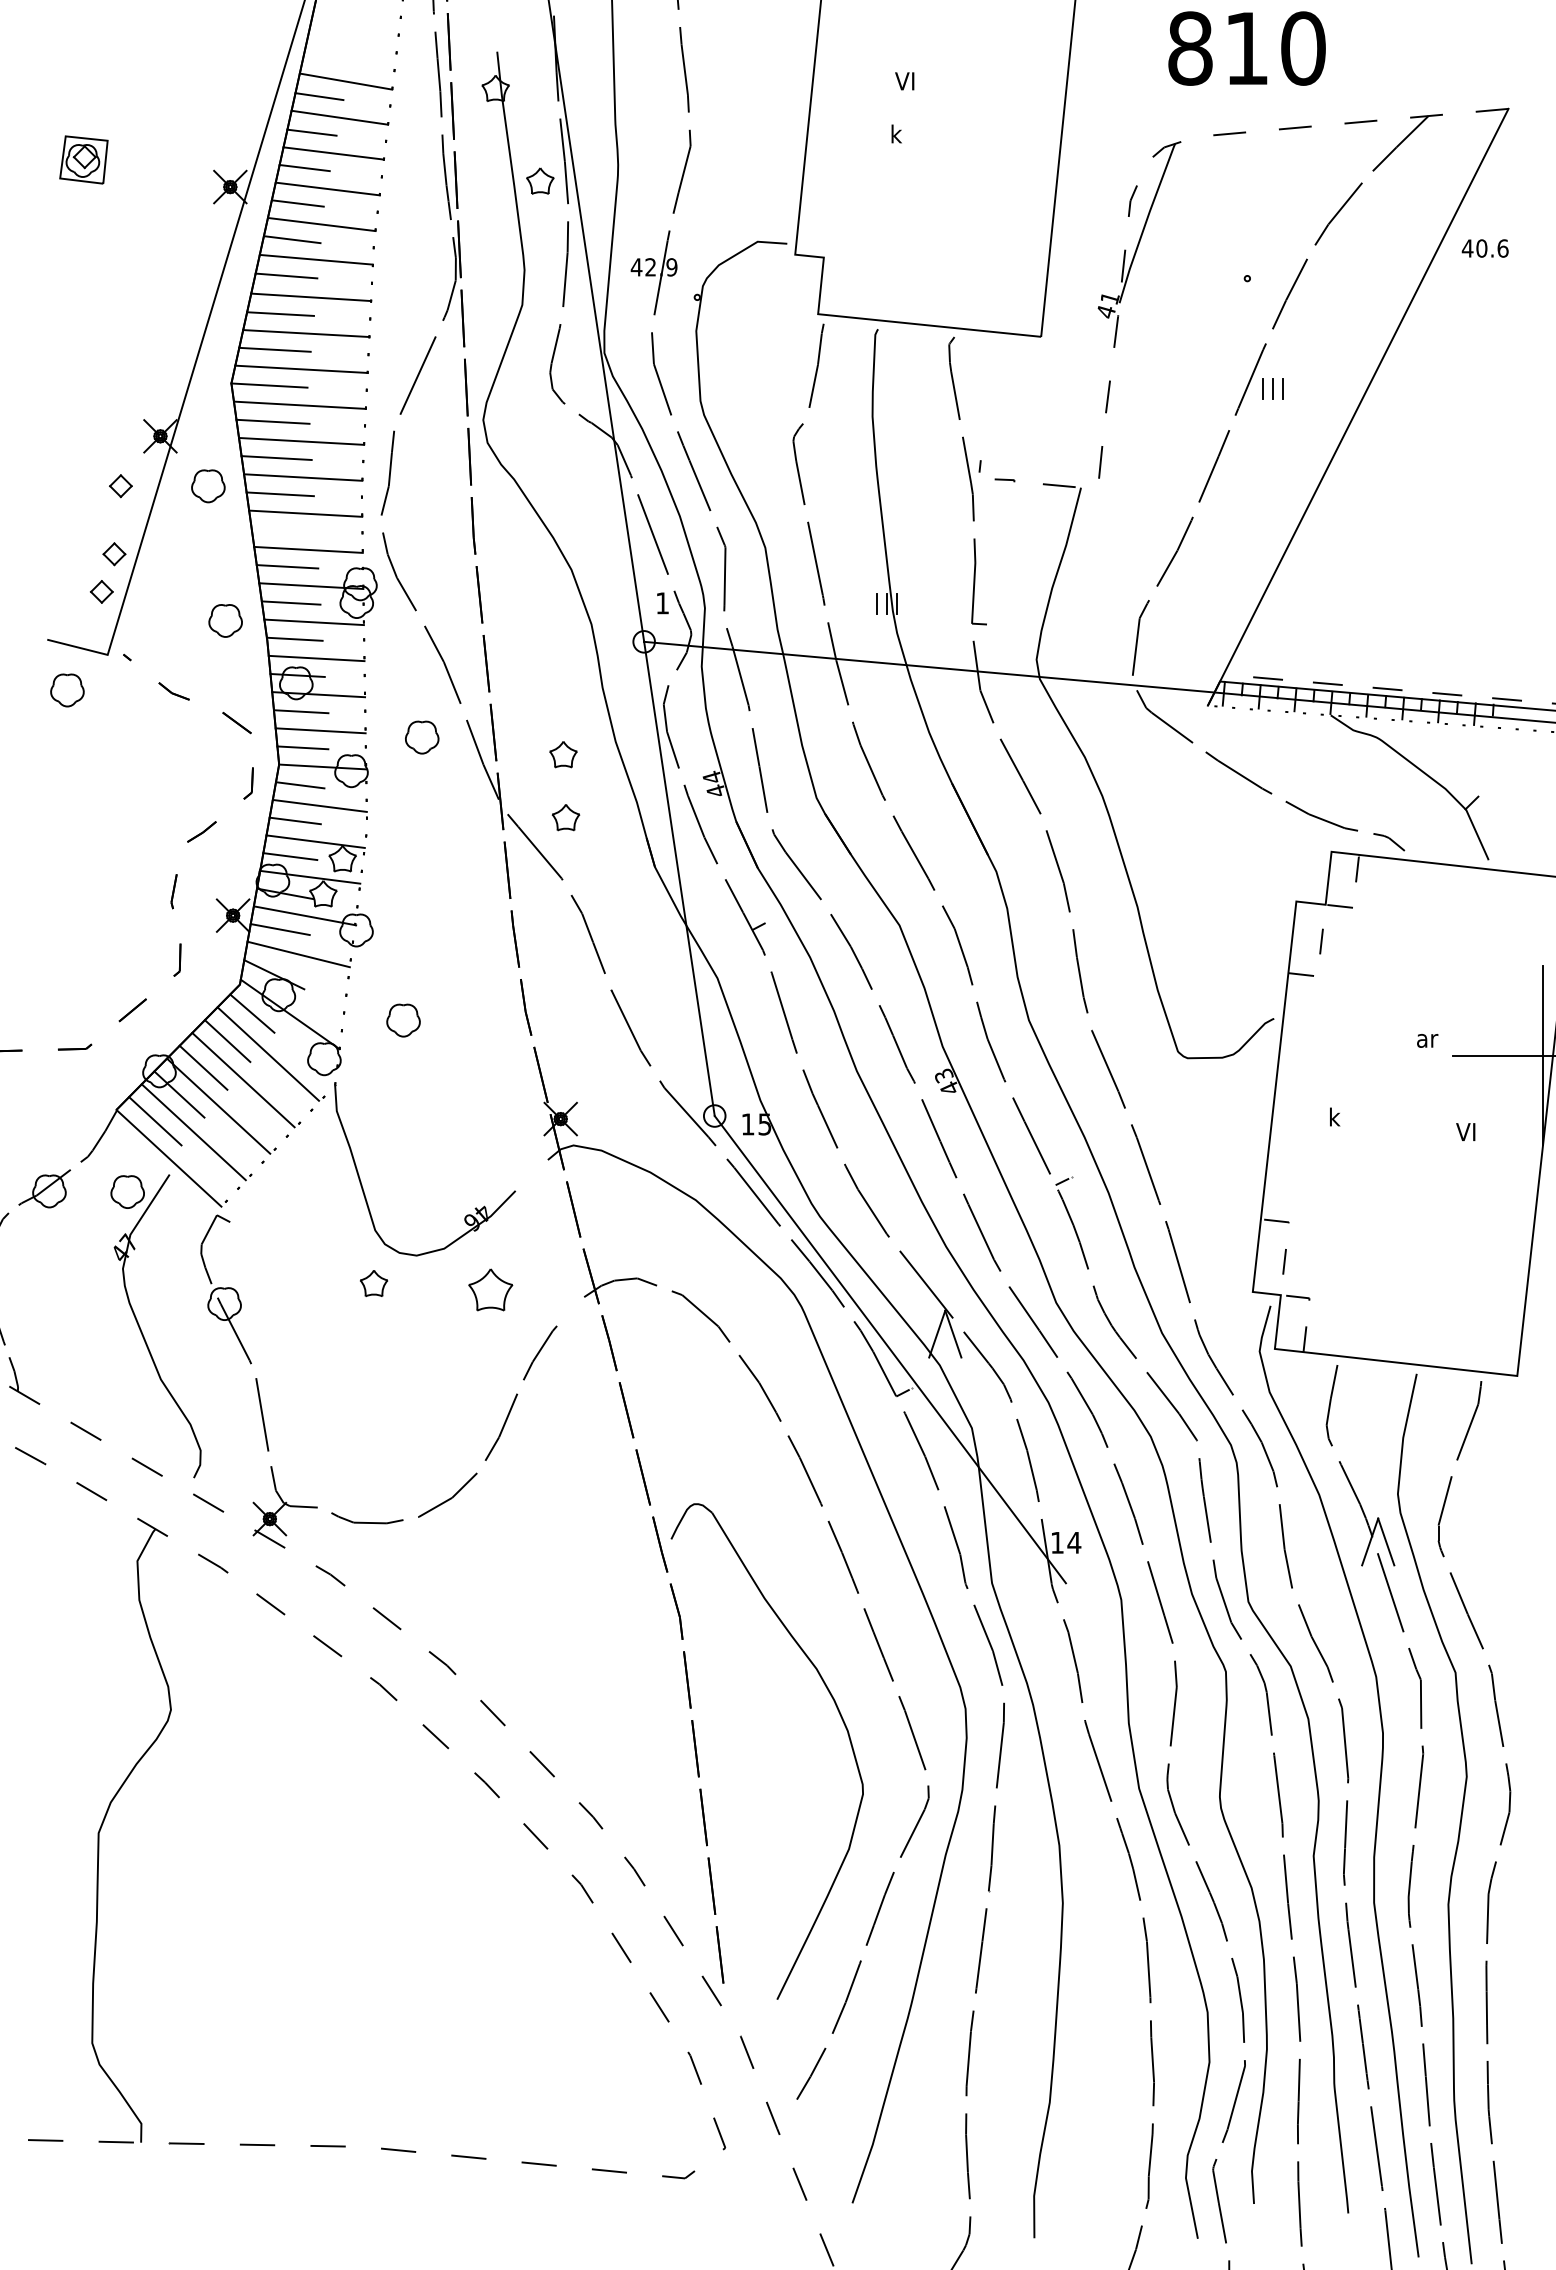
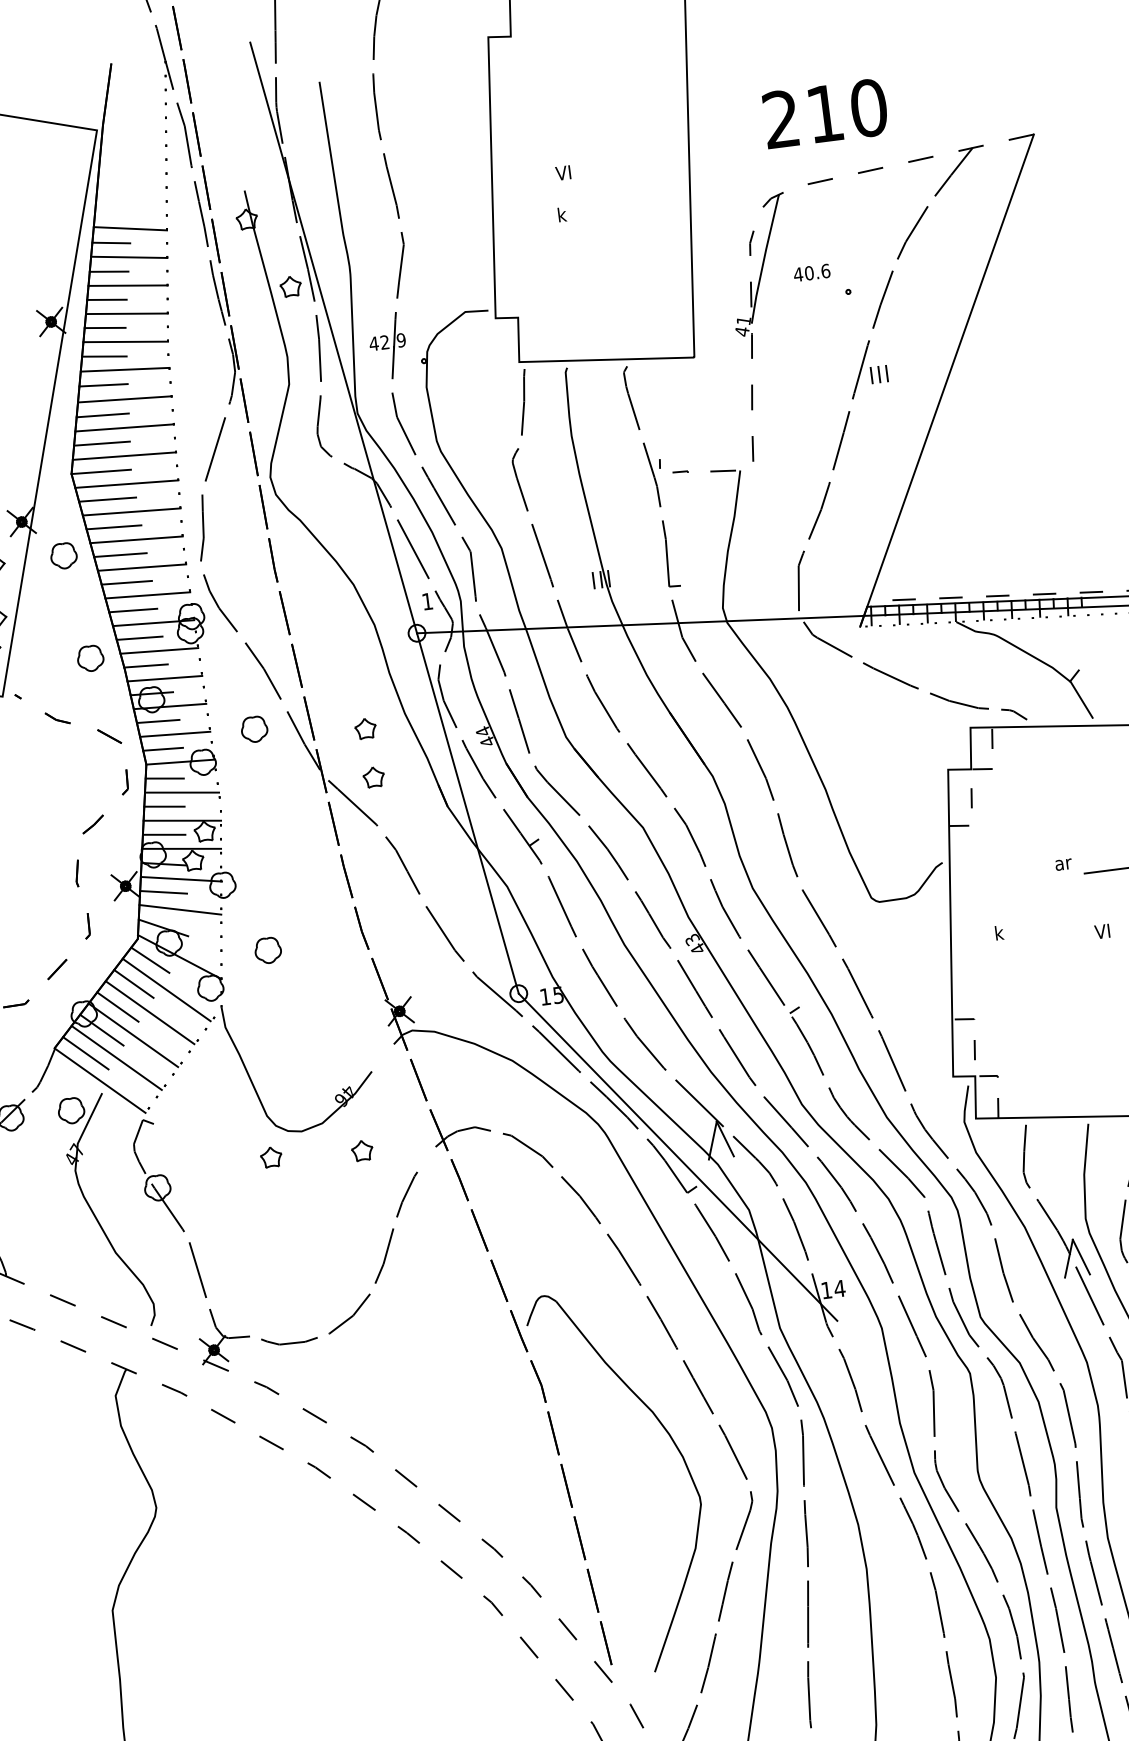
text: (1190, 48) -> (781, 119), 810 -> 210
text: (1484, 248) -> (811, 272), moved
line: (283, 530) -> (126, 582), added
part: (490, 1289) -> (362, 1150), size x0.62

